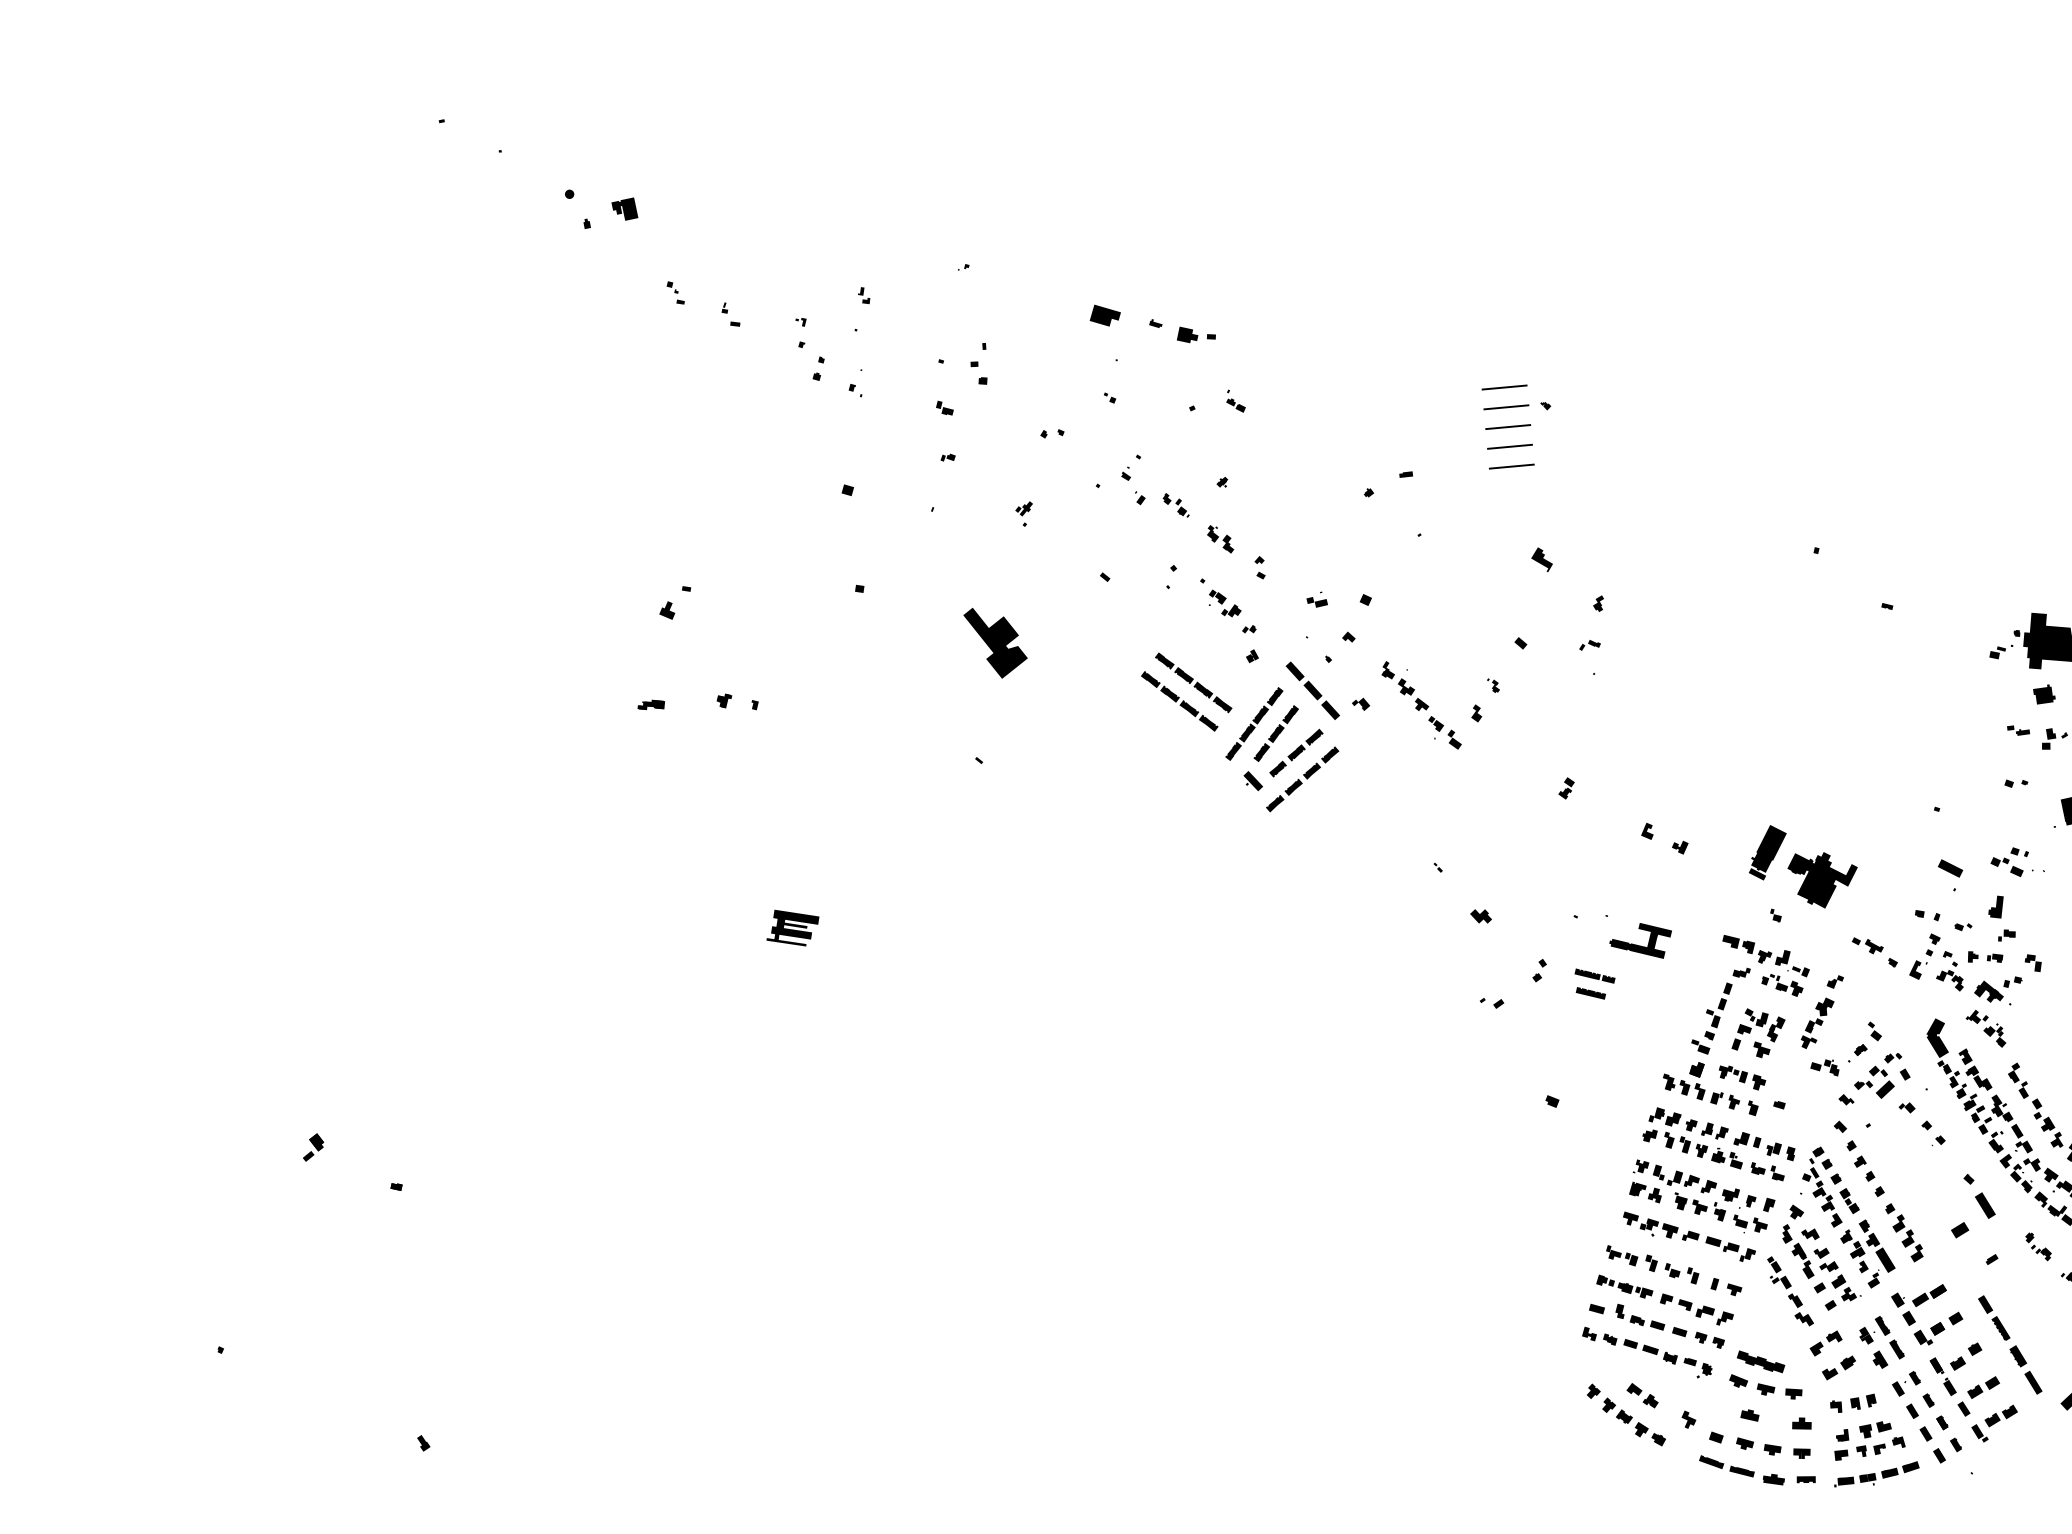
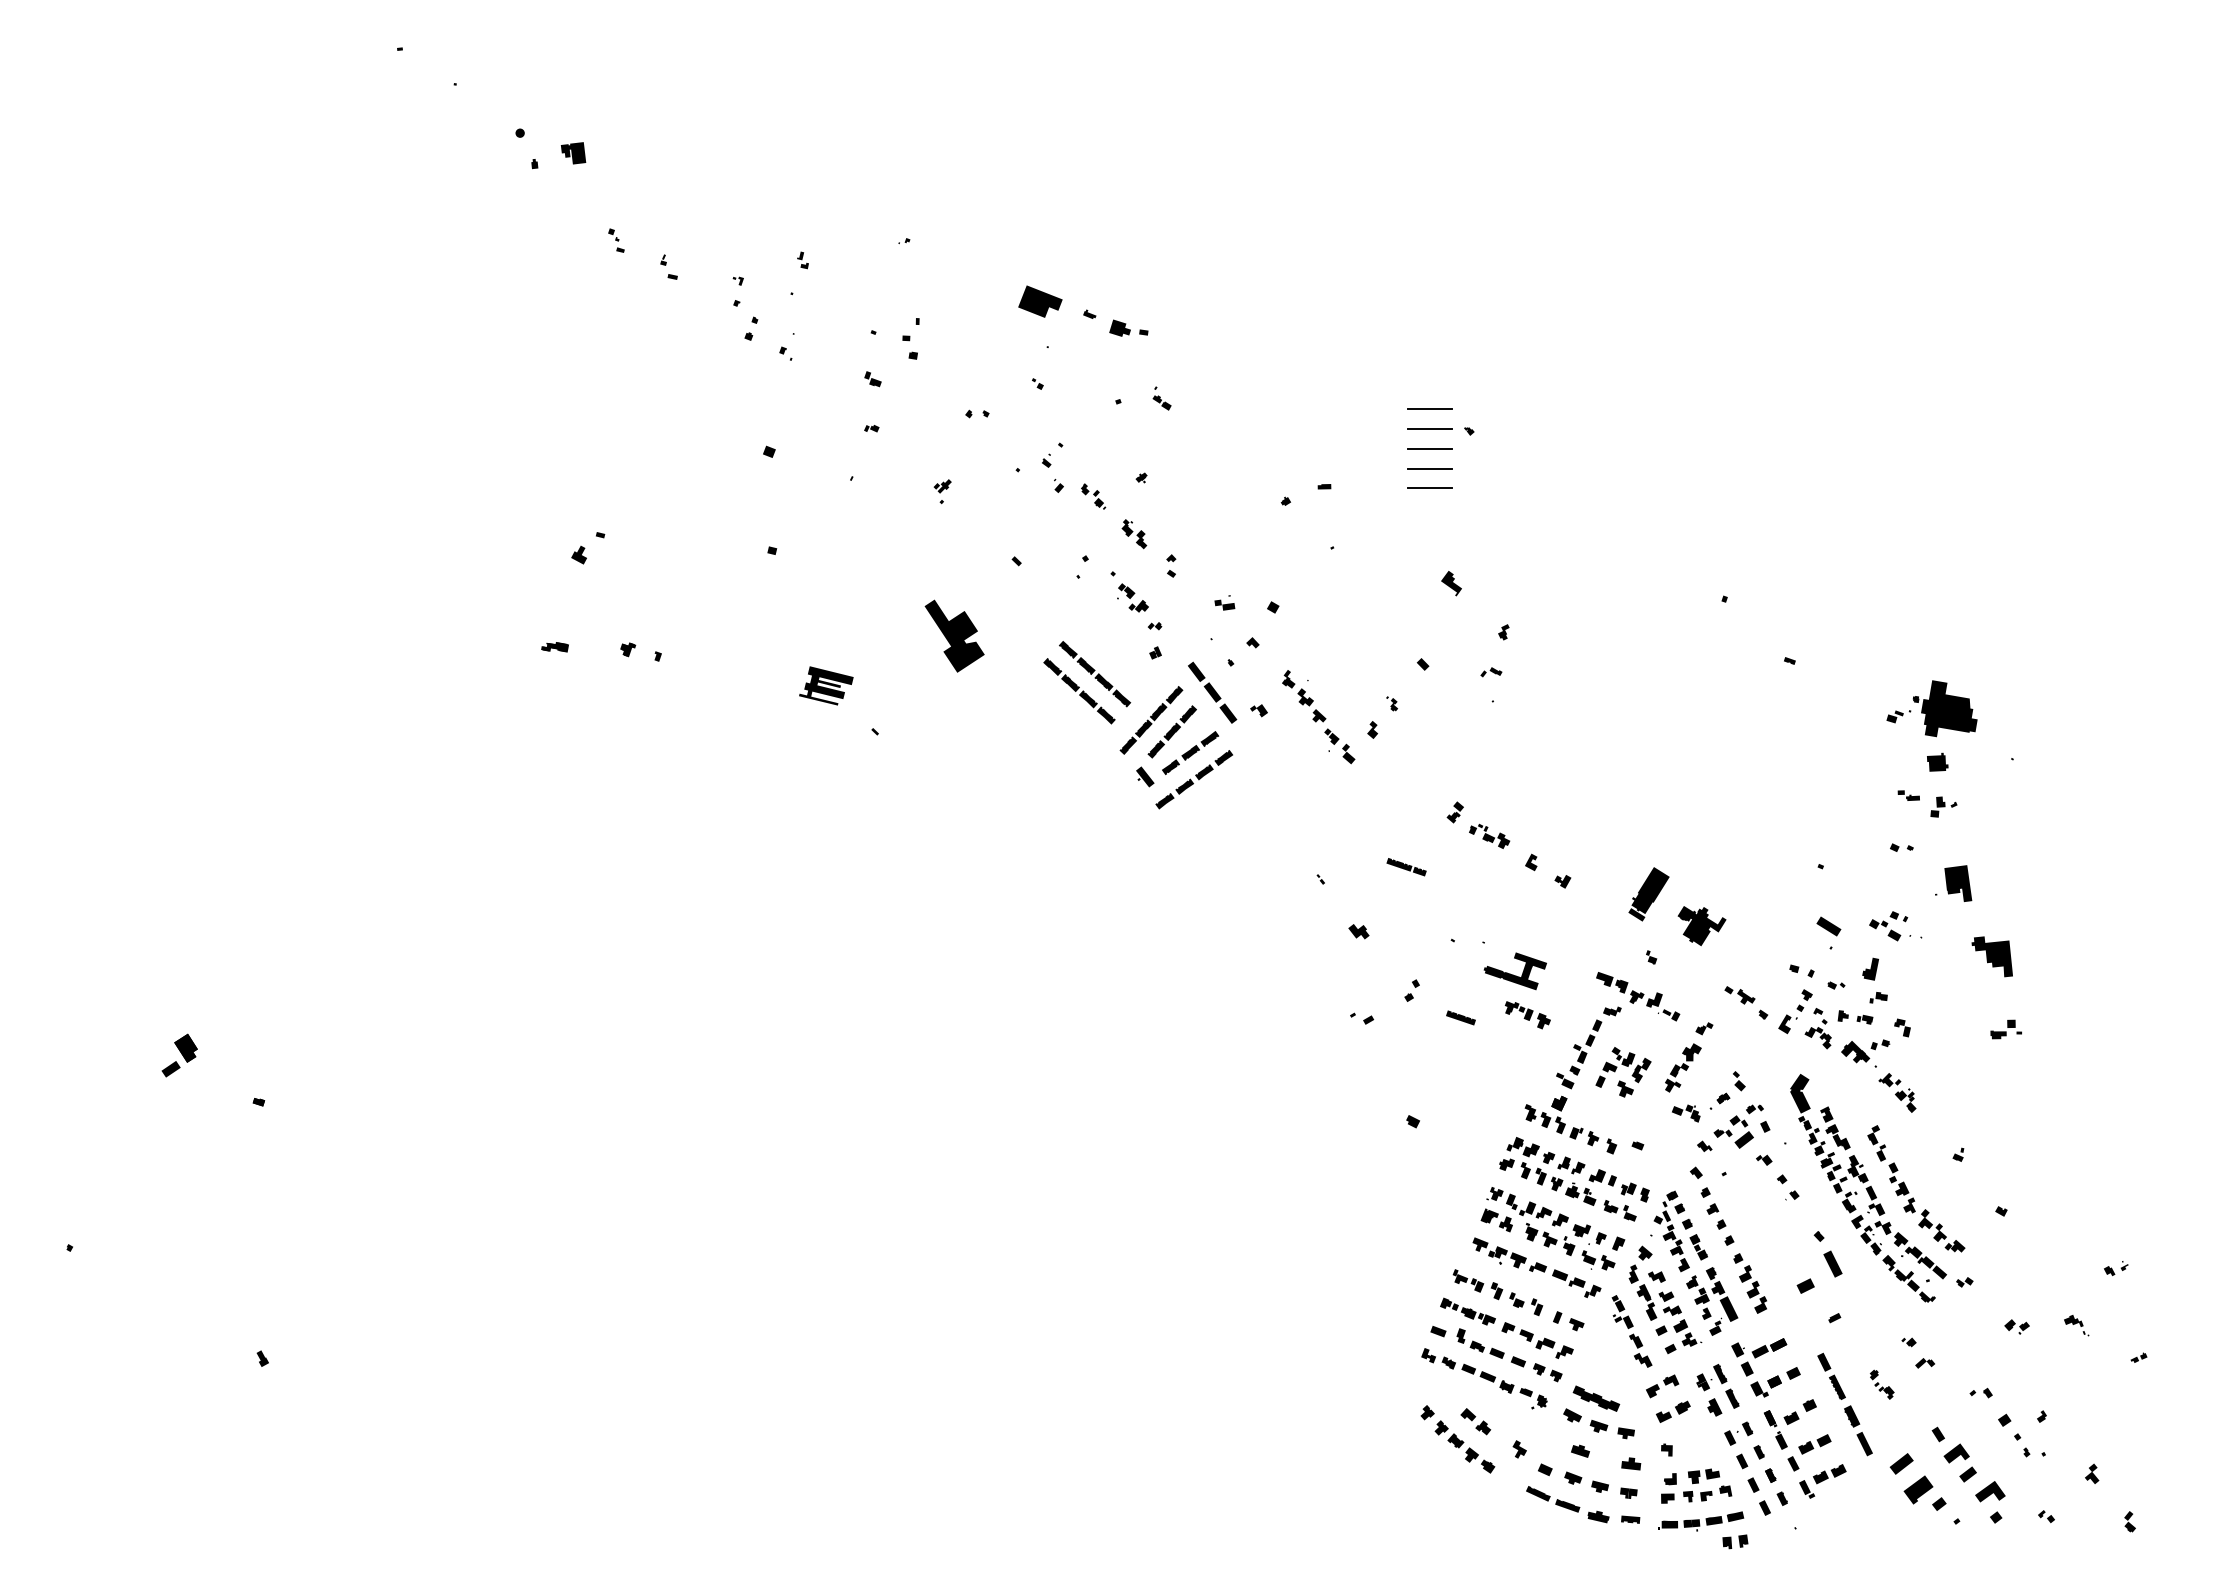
part: (1105, 315) -> (1040, 301), size x1.4
part: (995, 641) -> (954, 635), moved
part: (1823, 879) -> (1701, 925), size x0.7
part: (792, 927) -> (826, 685), moved
part: (1594, 976) -> (1406, 867), moved
part: (1782, 984) -> (1489, 835), moved
part: (1985, 1028) -> (1897, 1092), moved
part: (1742, 1077) -> (1527, 1015), moved
part: (312, 1146) -> (179, 1054), size x1.6
part: (2038, 1246) -> (1882, 1384), moved
part: (1863, 1401) -> (1735, 1541), moved

